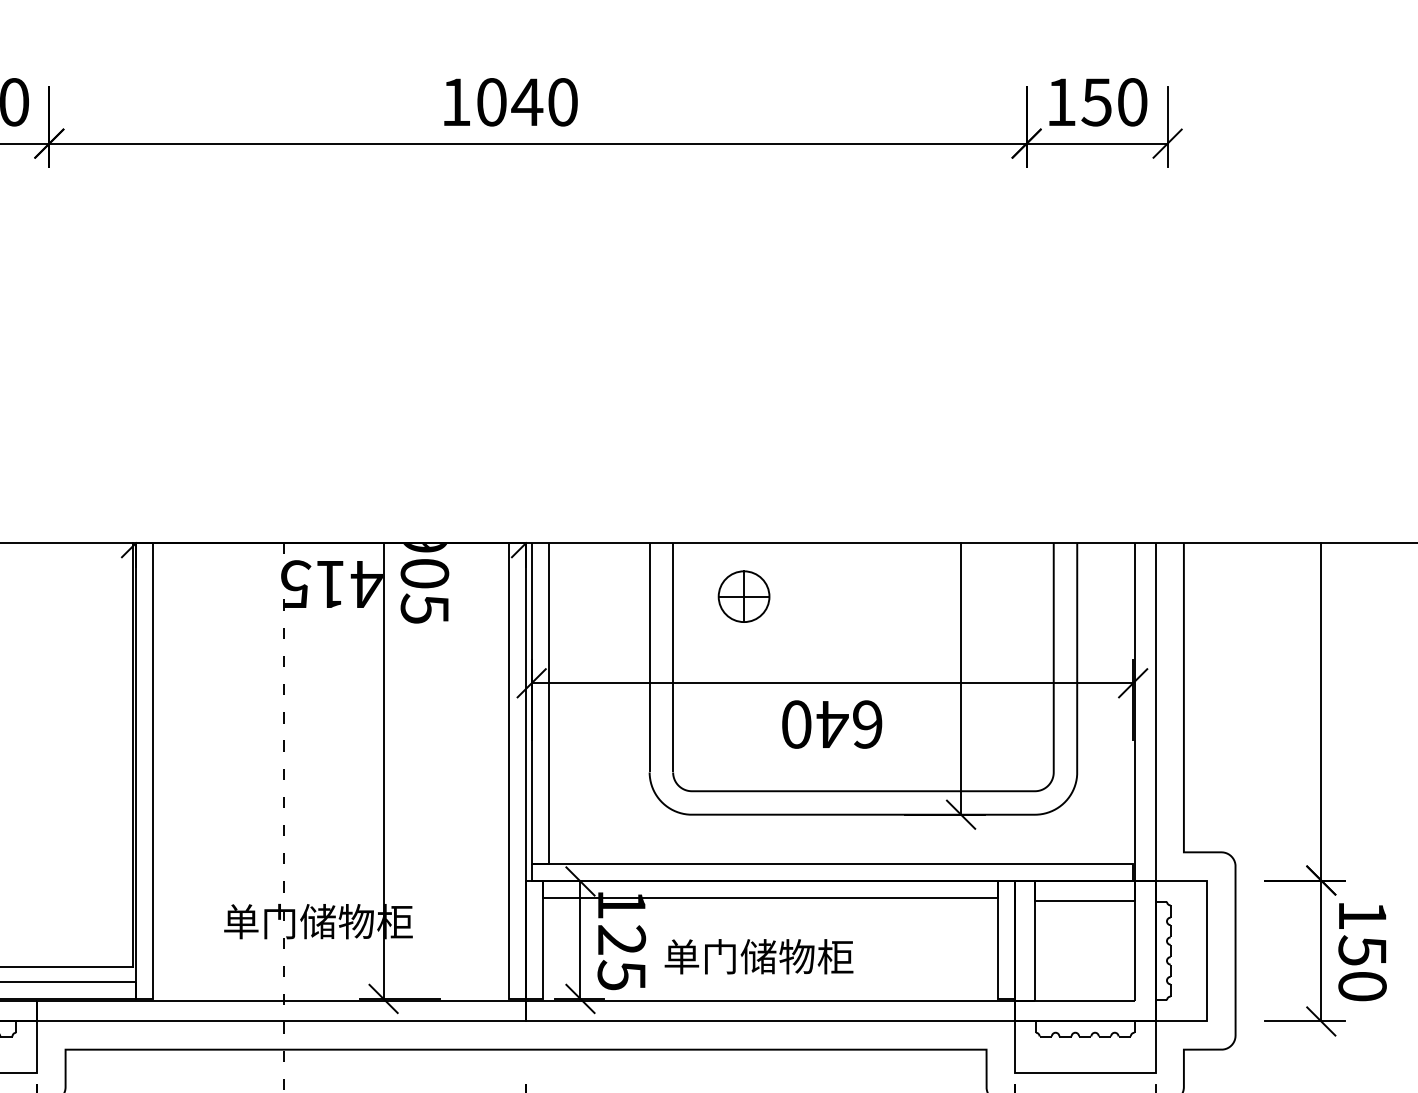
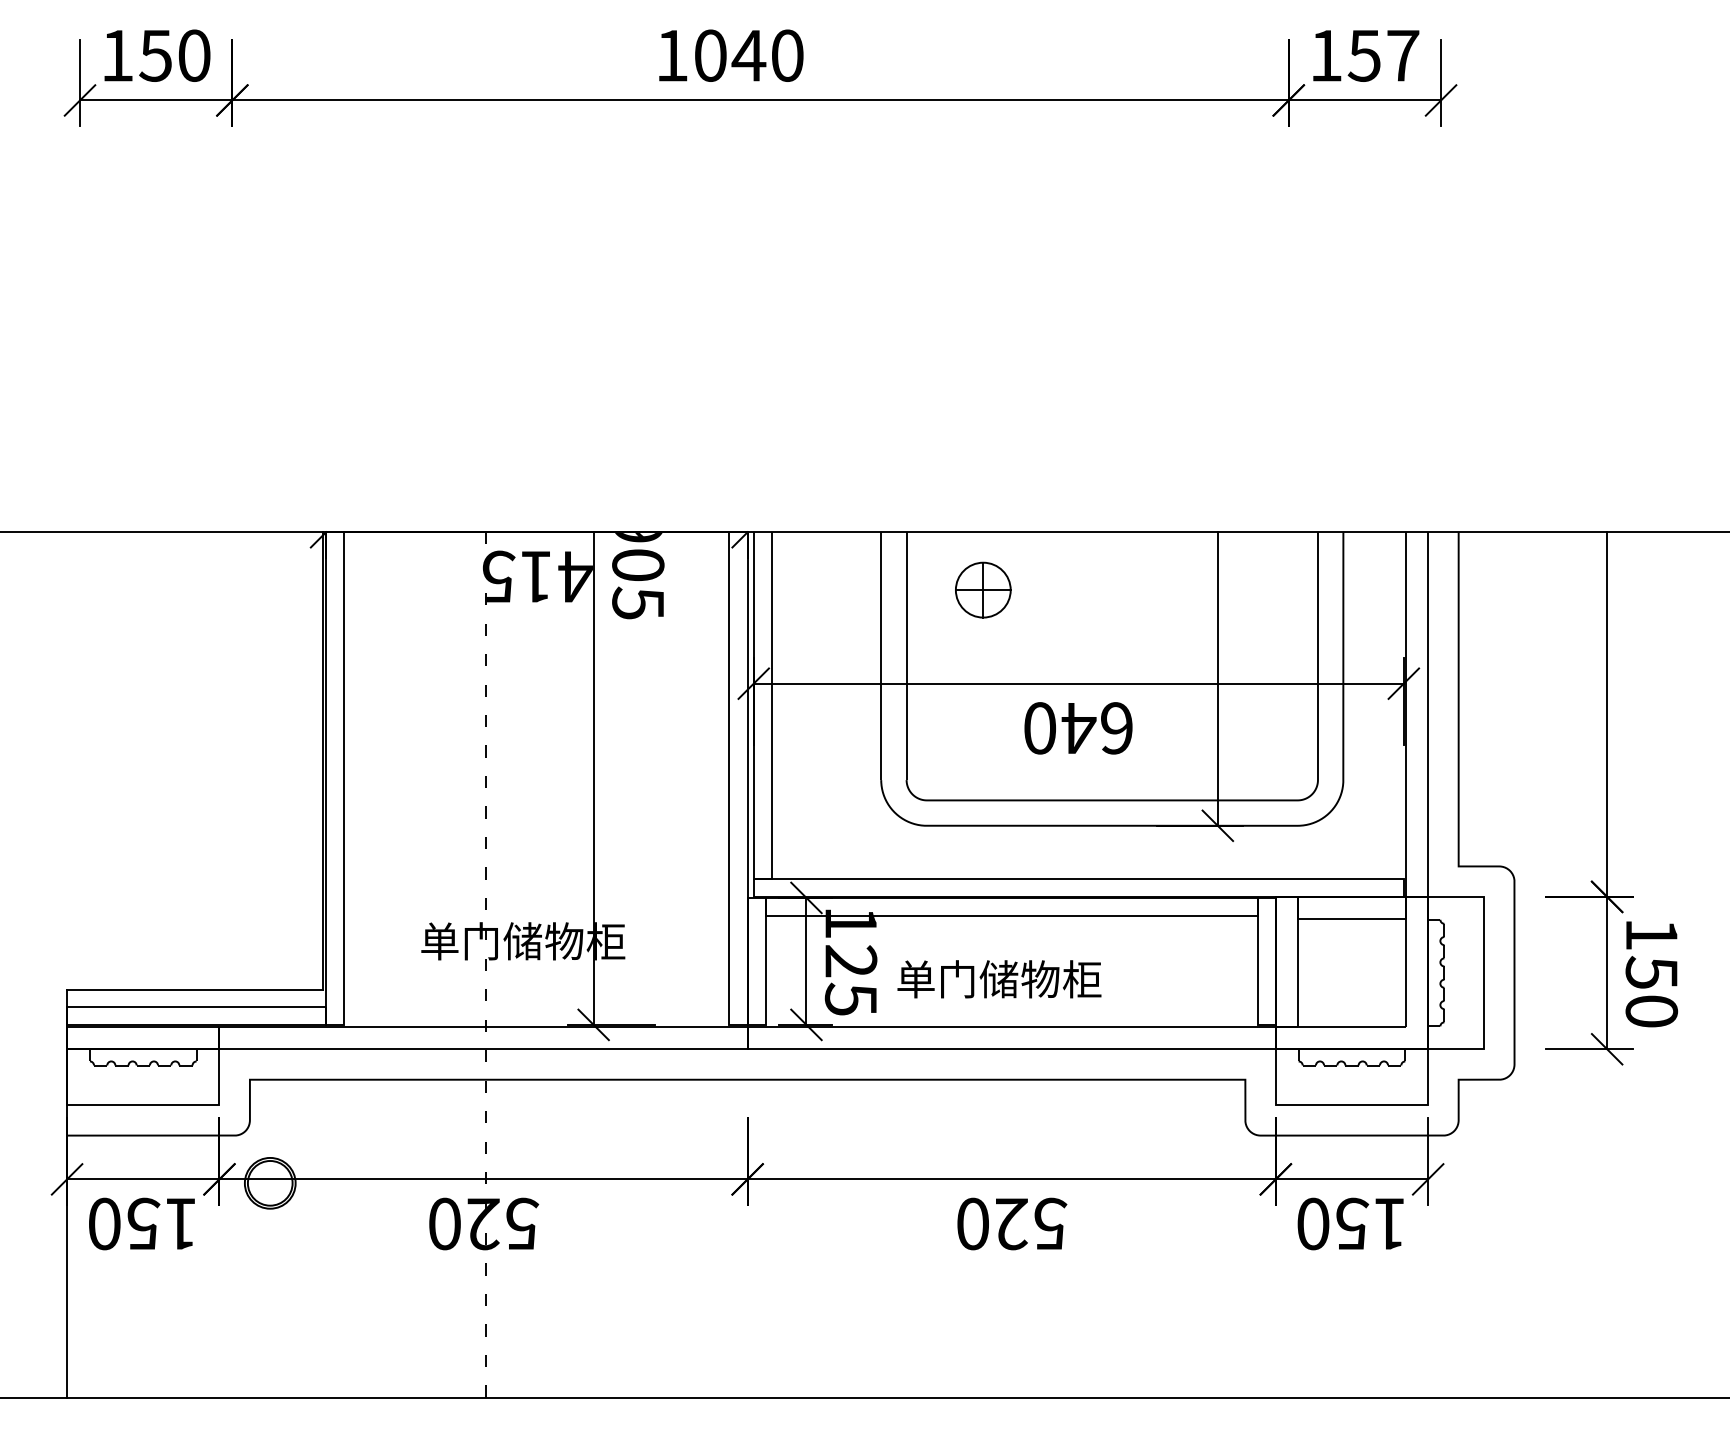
text: (1132, 102) -> (1403, 55), 150 -> 157

